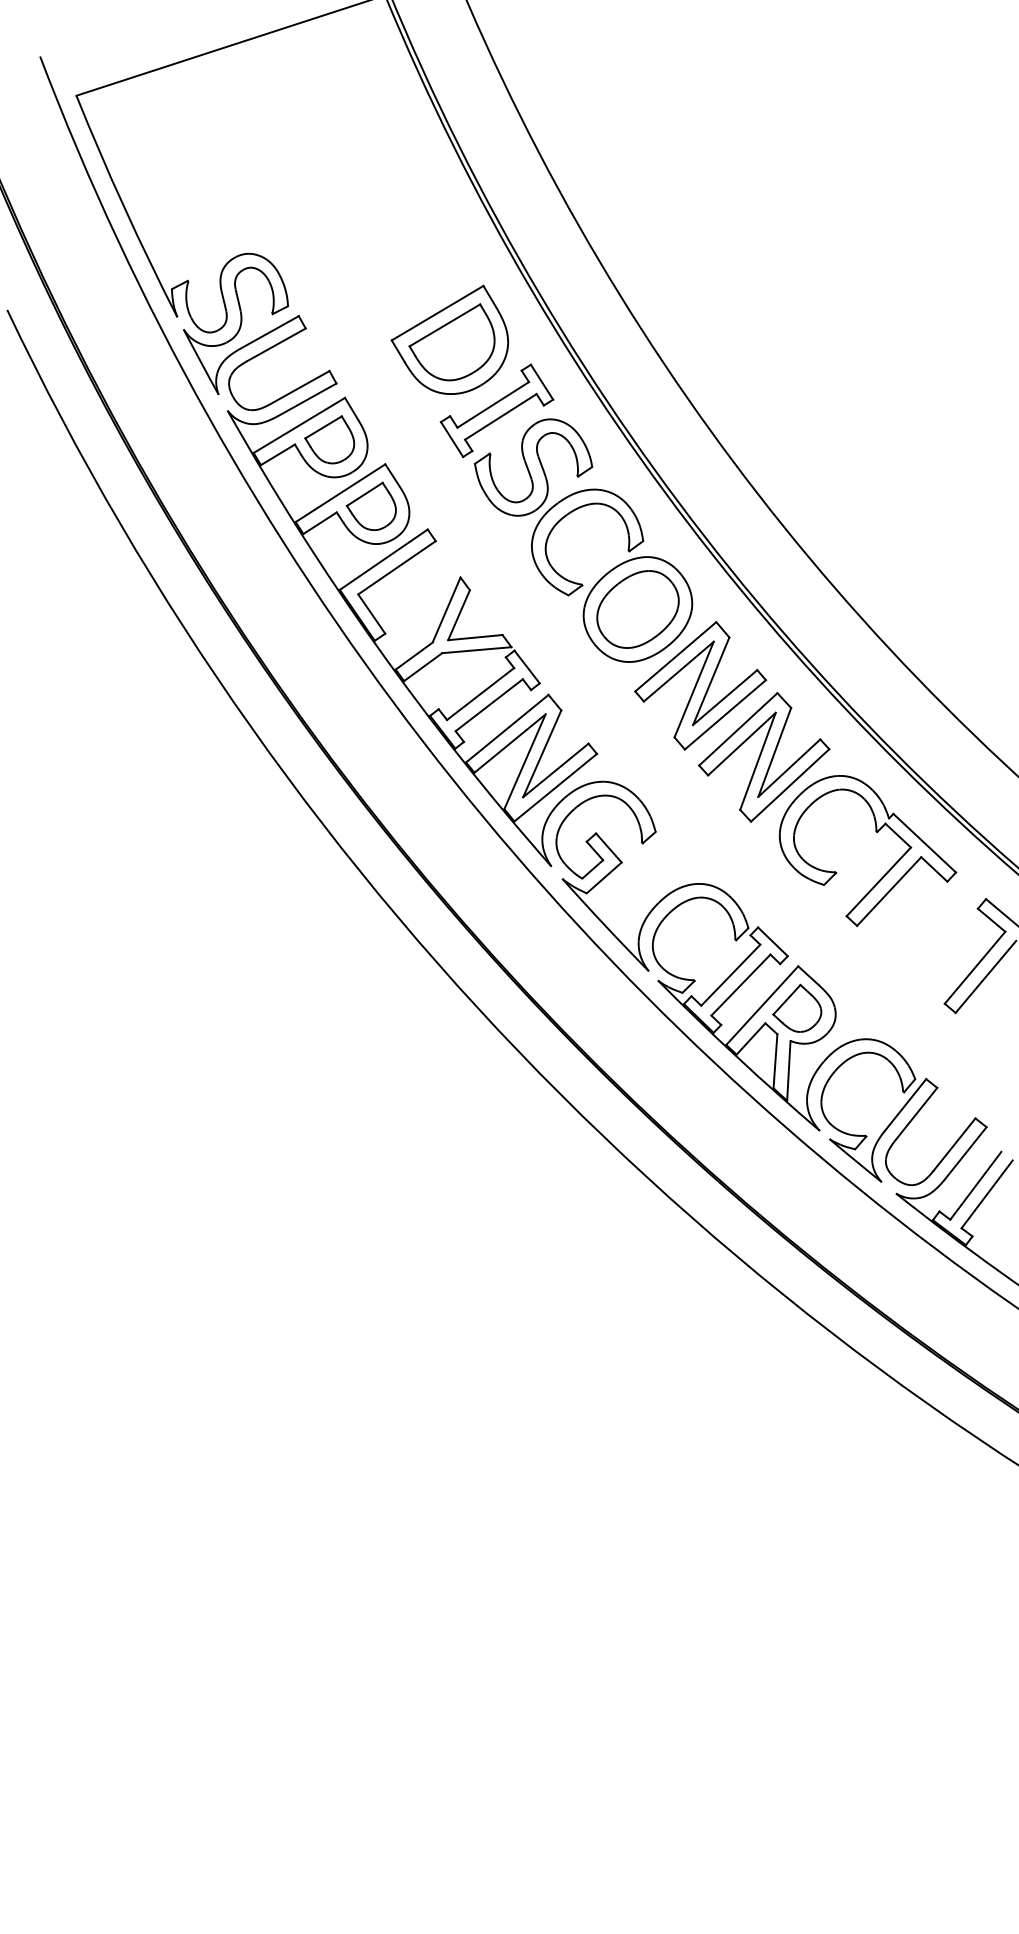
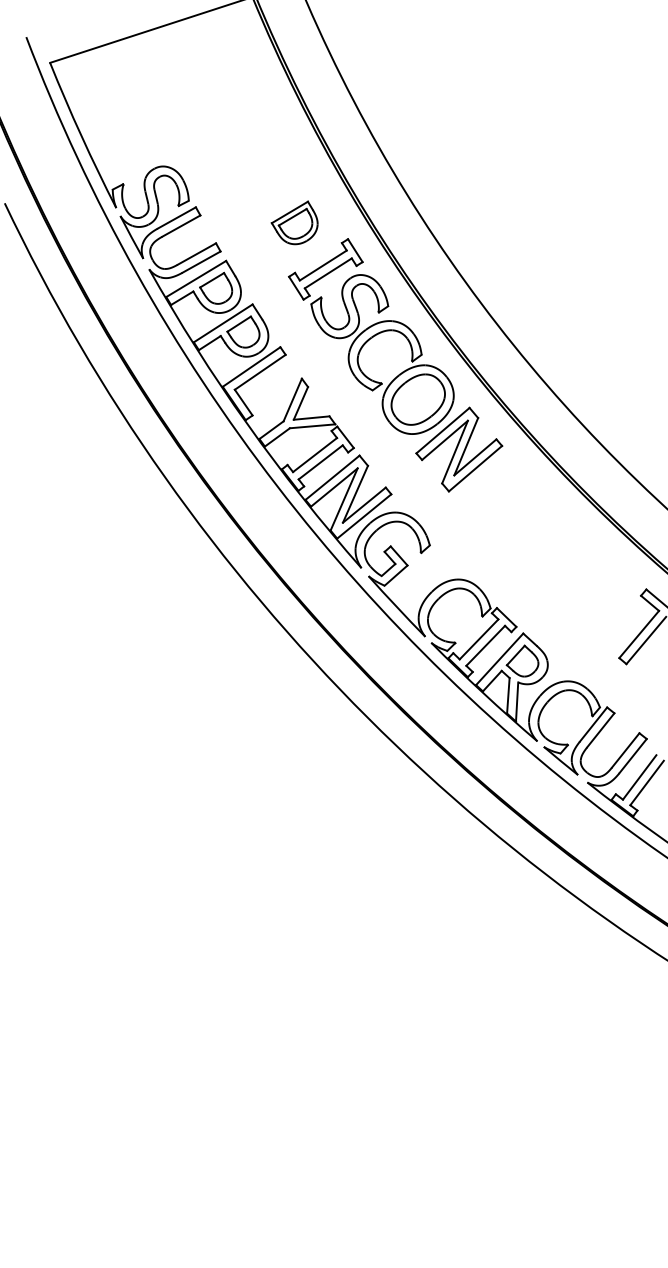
part: (449, 339) -> (294, 222), size x0.6
part: (821, 798) -> (538, 523), removed

